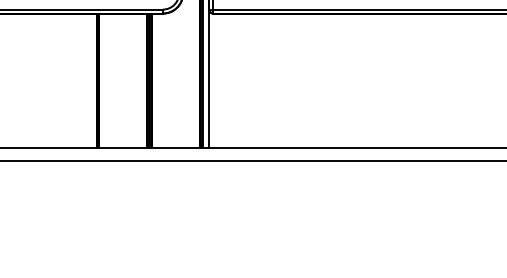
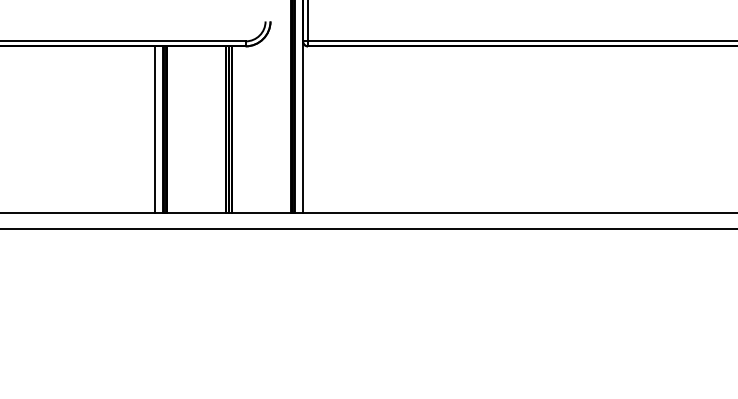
line: (90, 80) -> (155, 129), added

